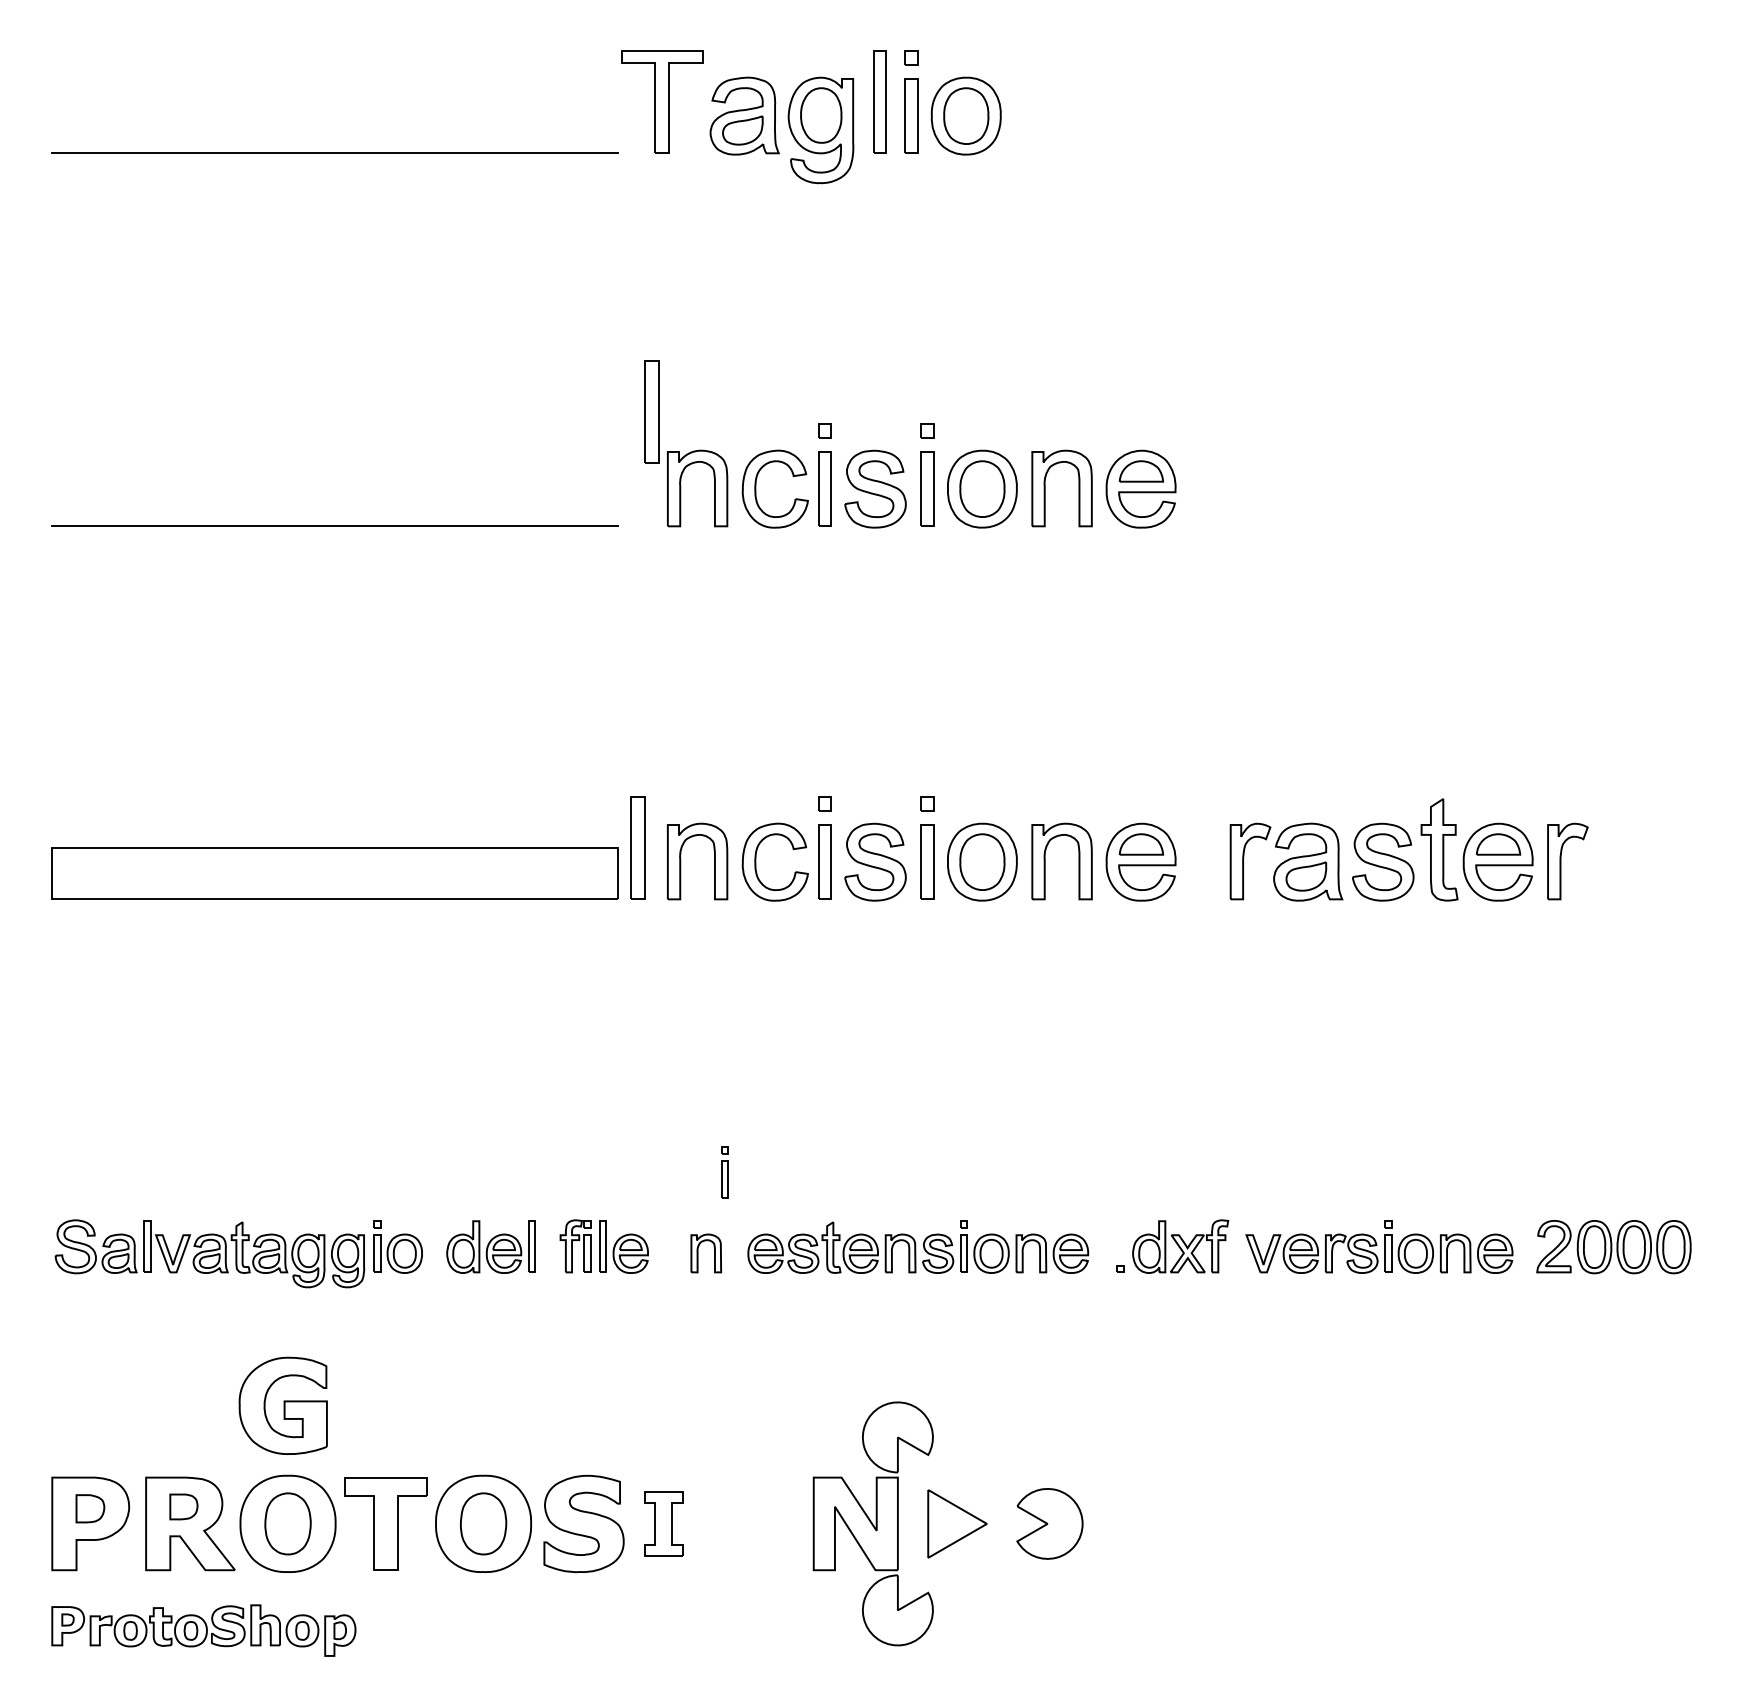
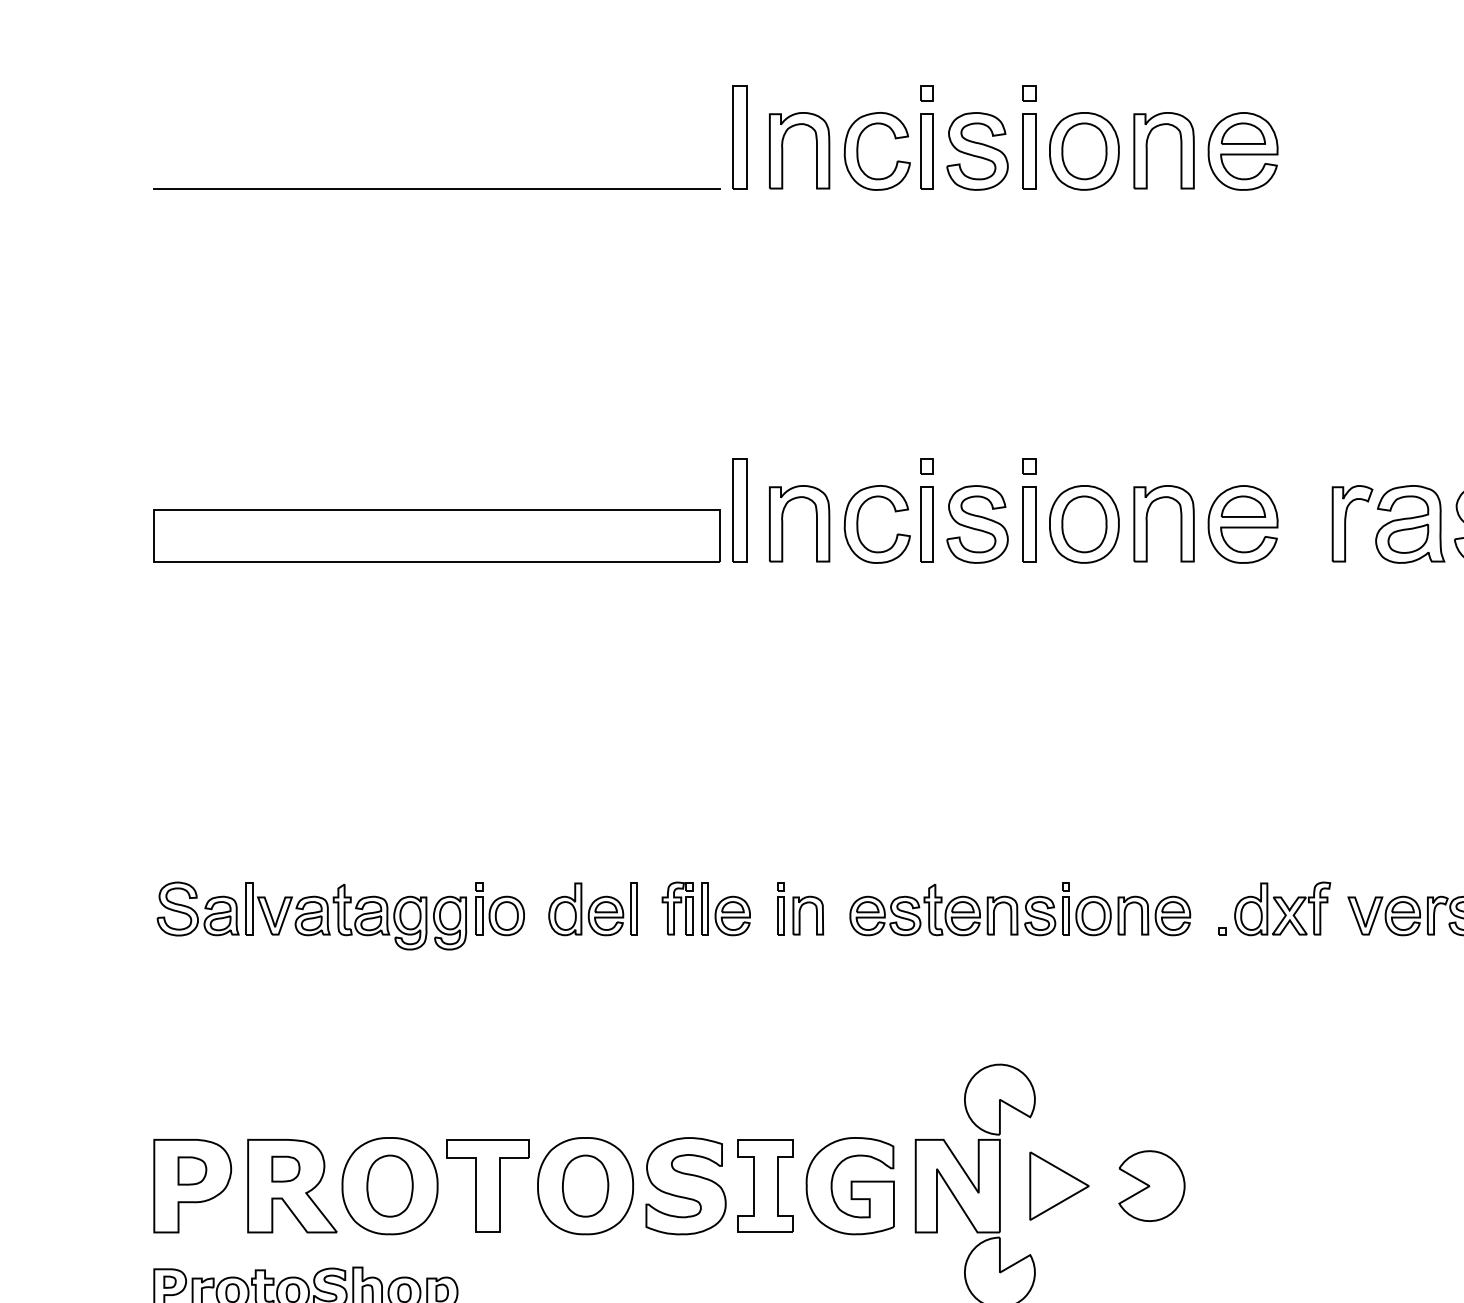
part: (651, 411) -> (739, 136), moved
part: (724, 1172) -> (780, 908), moved
part: (282, 1405) -> (849, 1185), moved
part: (663, 1523) -> (765, 1185), size x1.43

